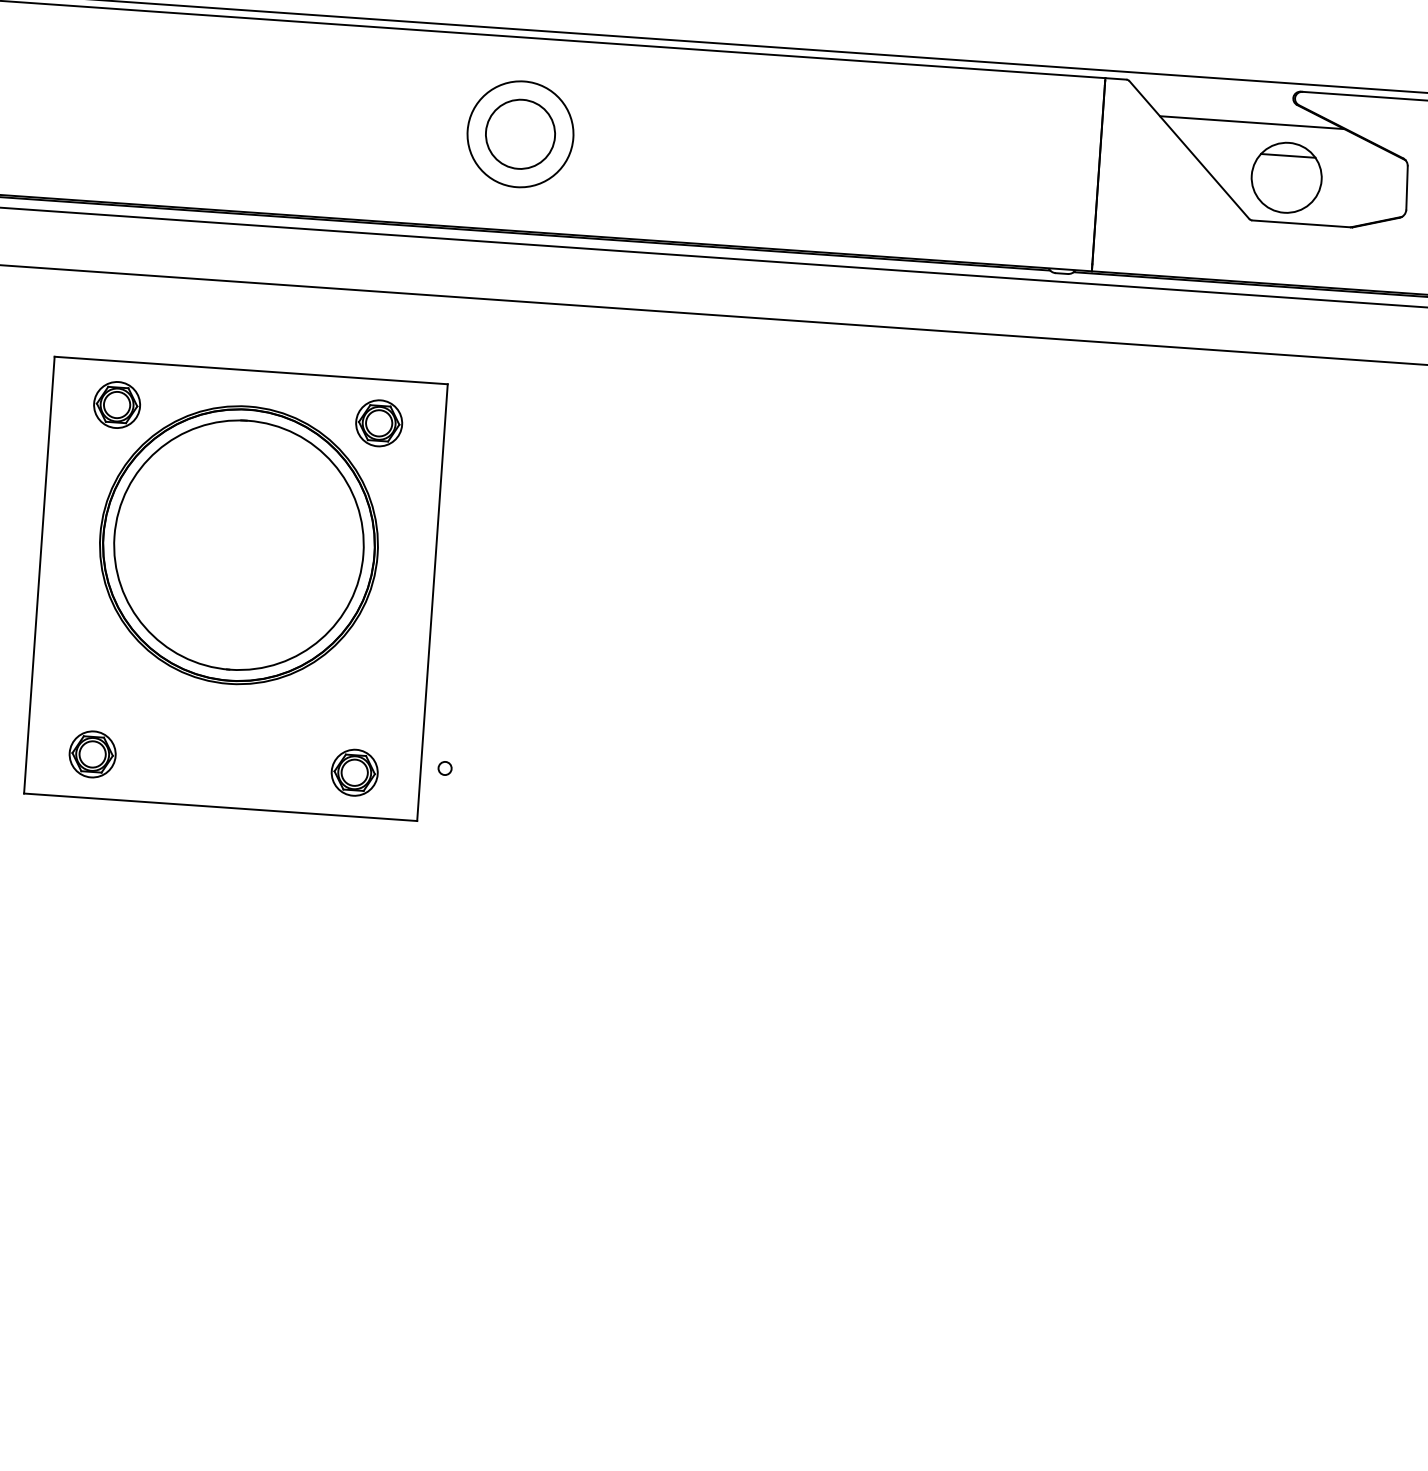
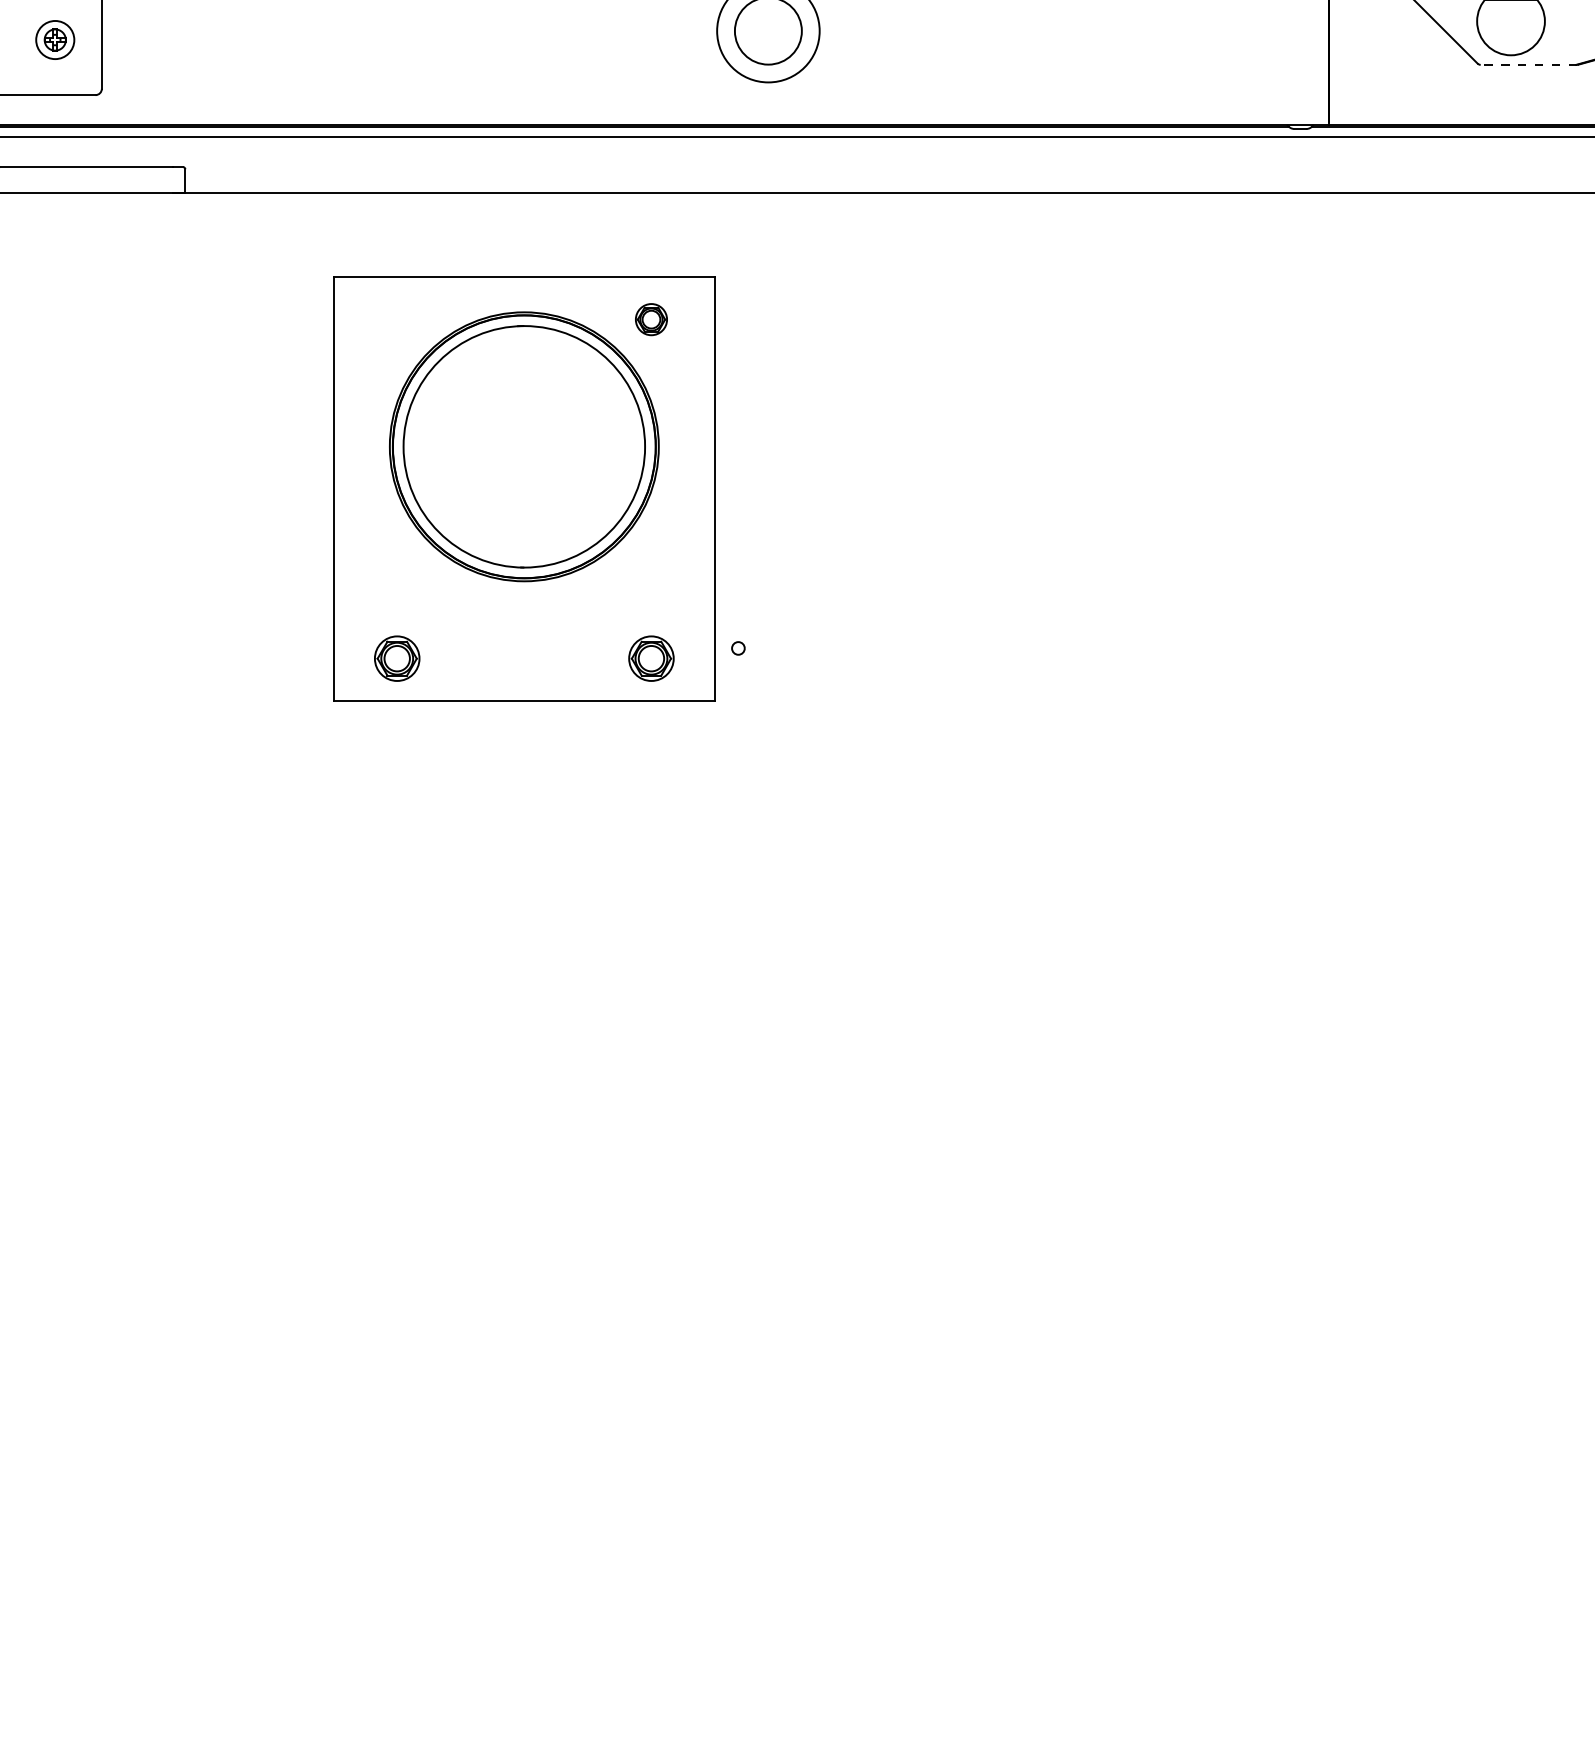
line: (1301, 223) -> (1528, 64), solid -> dashed
part: (117, 404) -> (397, 319), removed
part: (379, 423) -> (651, 319), size x0.7

